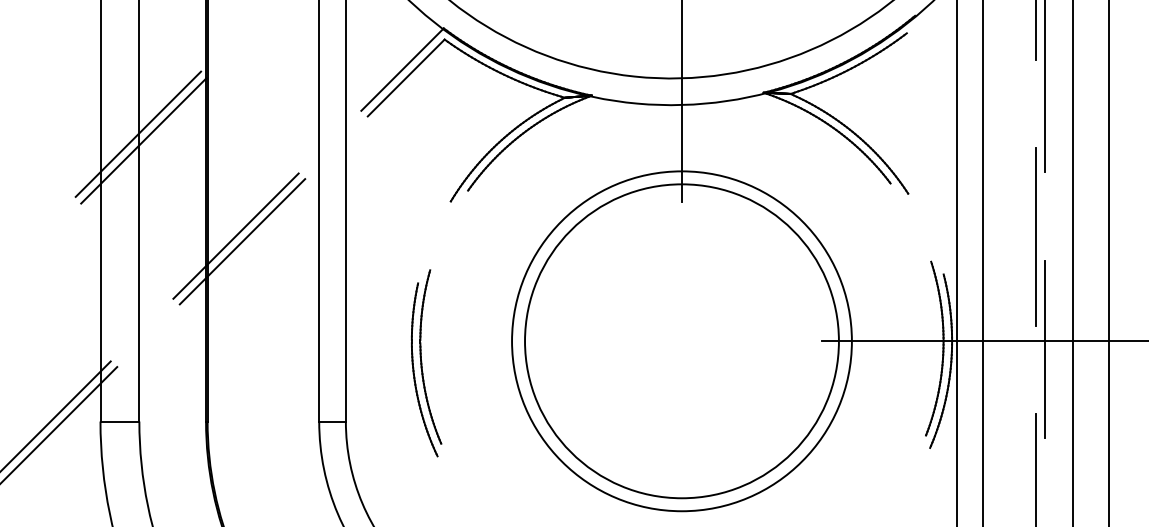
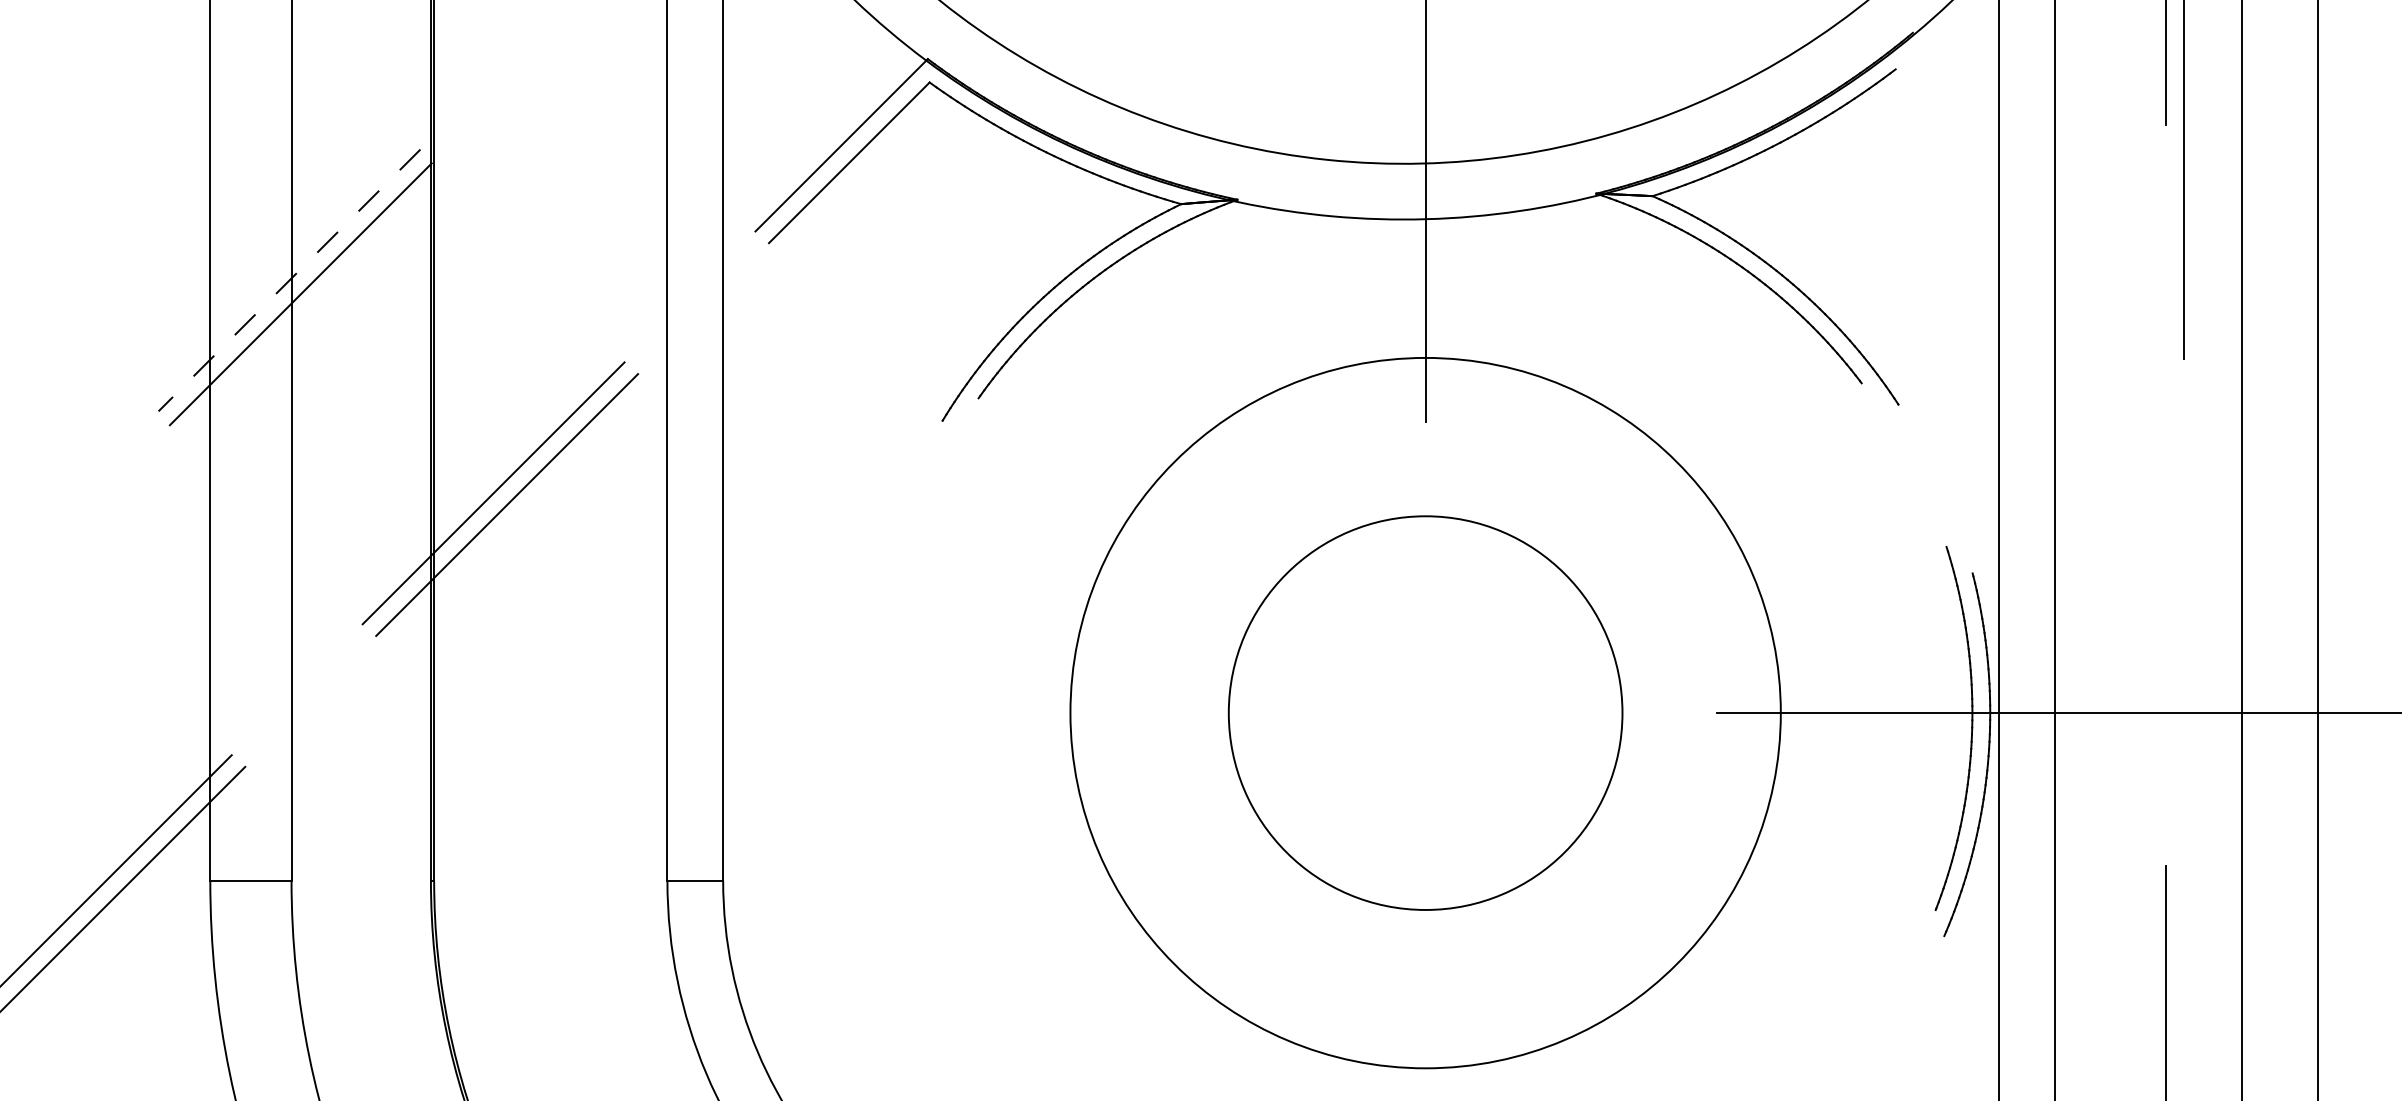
line: (138, 134) -> (289, 280), solid -> dashed
line: (1035, 236) -> (2164, 494), removed
circle: (681, 341) -> (1424, 713), size x0.6
line: (1044, 348) -> (2183, 728), removed
part: (426, 363) -> (891, 759), removed

